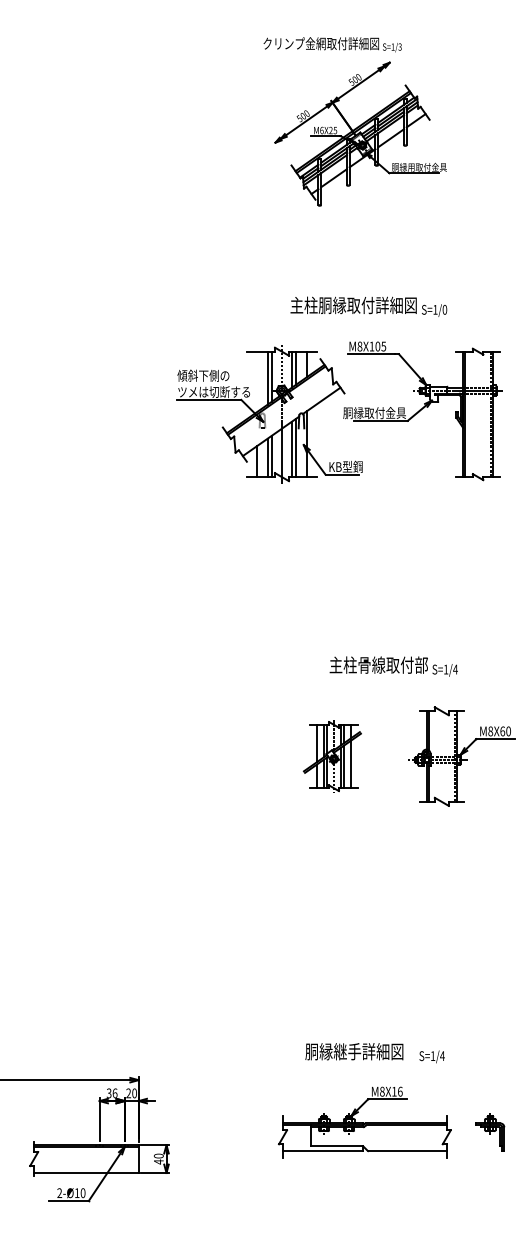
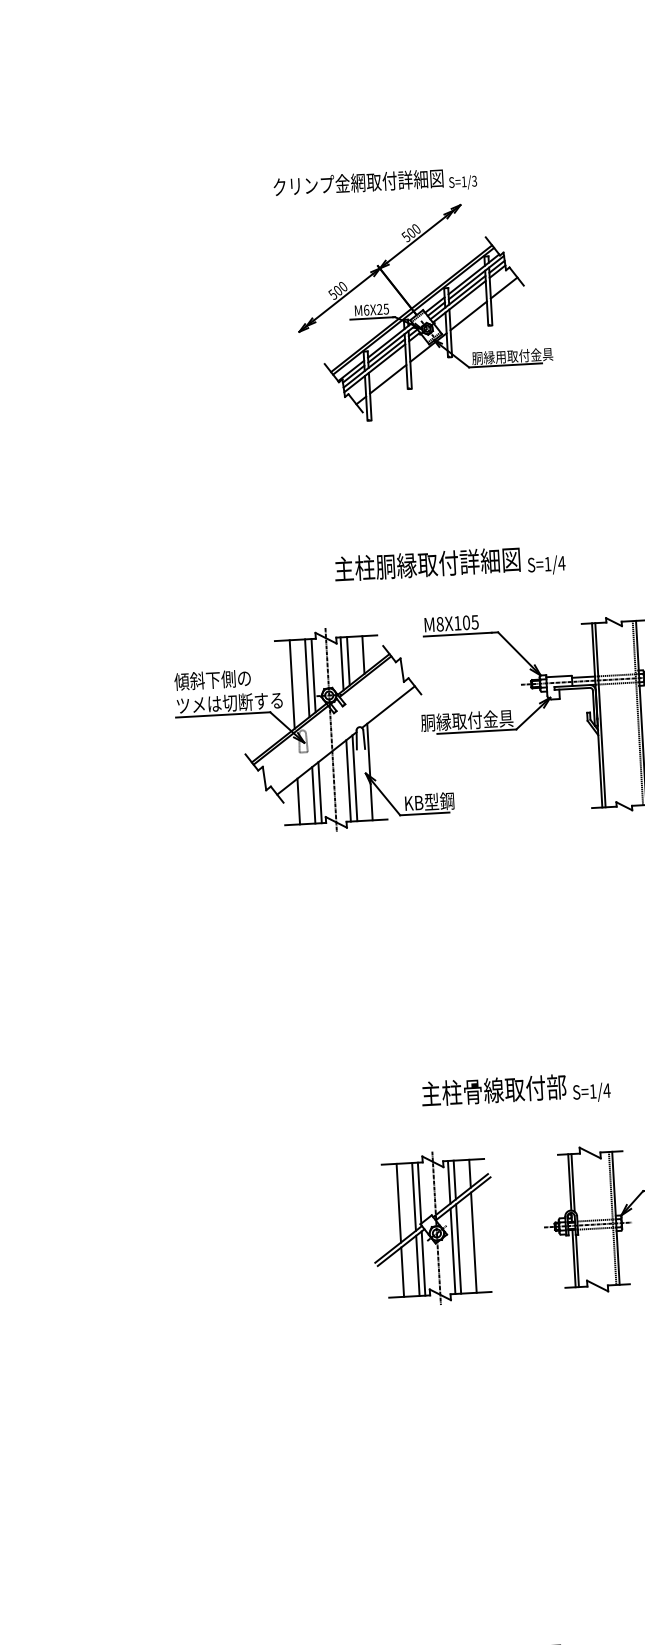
text: (444, 309) -> (561, 562), S=1/0 -> S=1/4
line: (257, 381) -> (292, 683), added
part: (332, 756) -> (433, 1228), size x1.43

